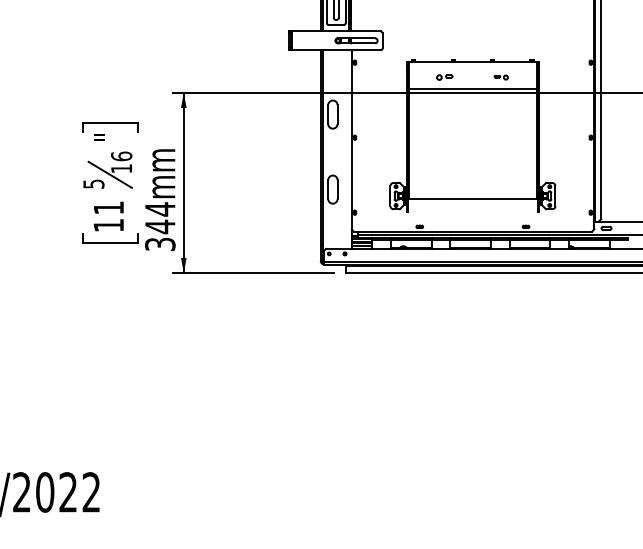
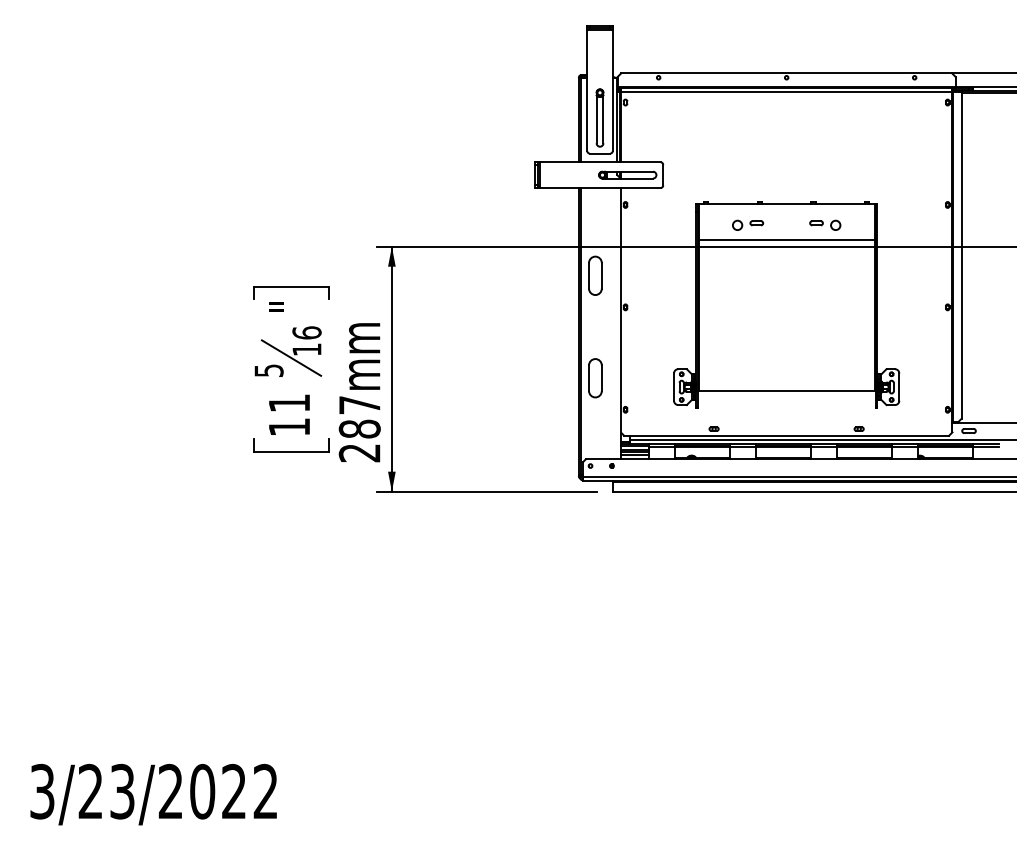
part: (445, 77) -> (748, 224), size x1.43
part: (501, 77) -> (825, 224), size x1.67
text: (160, 226) -> (359, 428), 344mm -> 287mm

